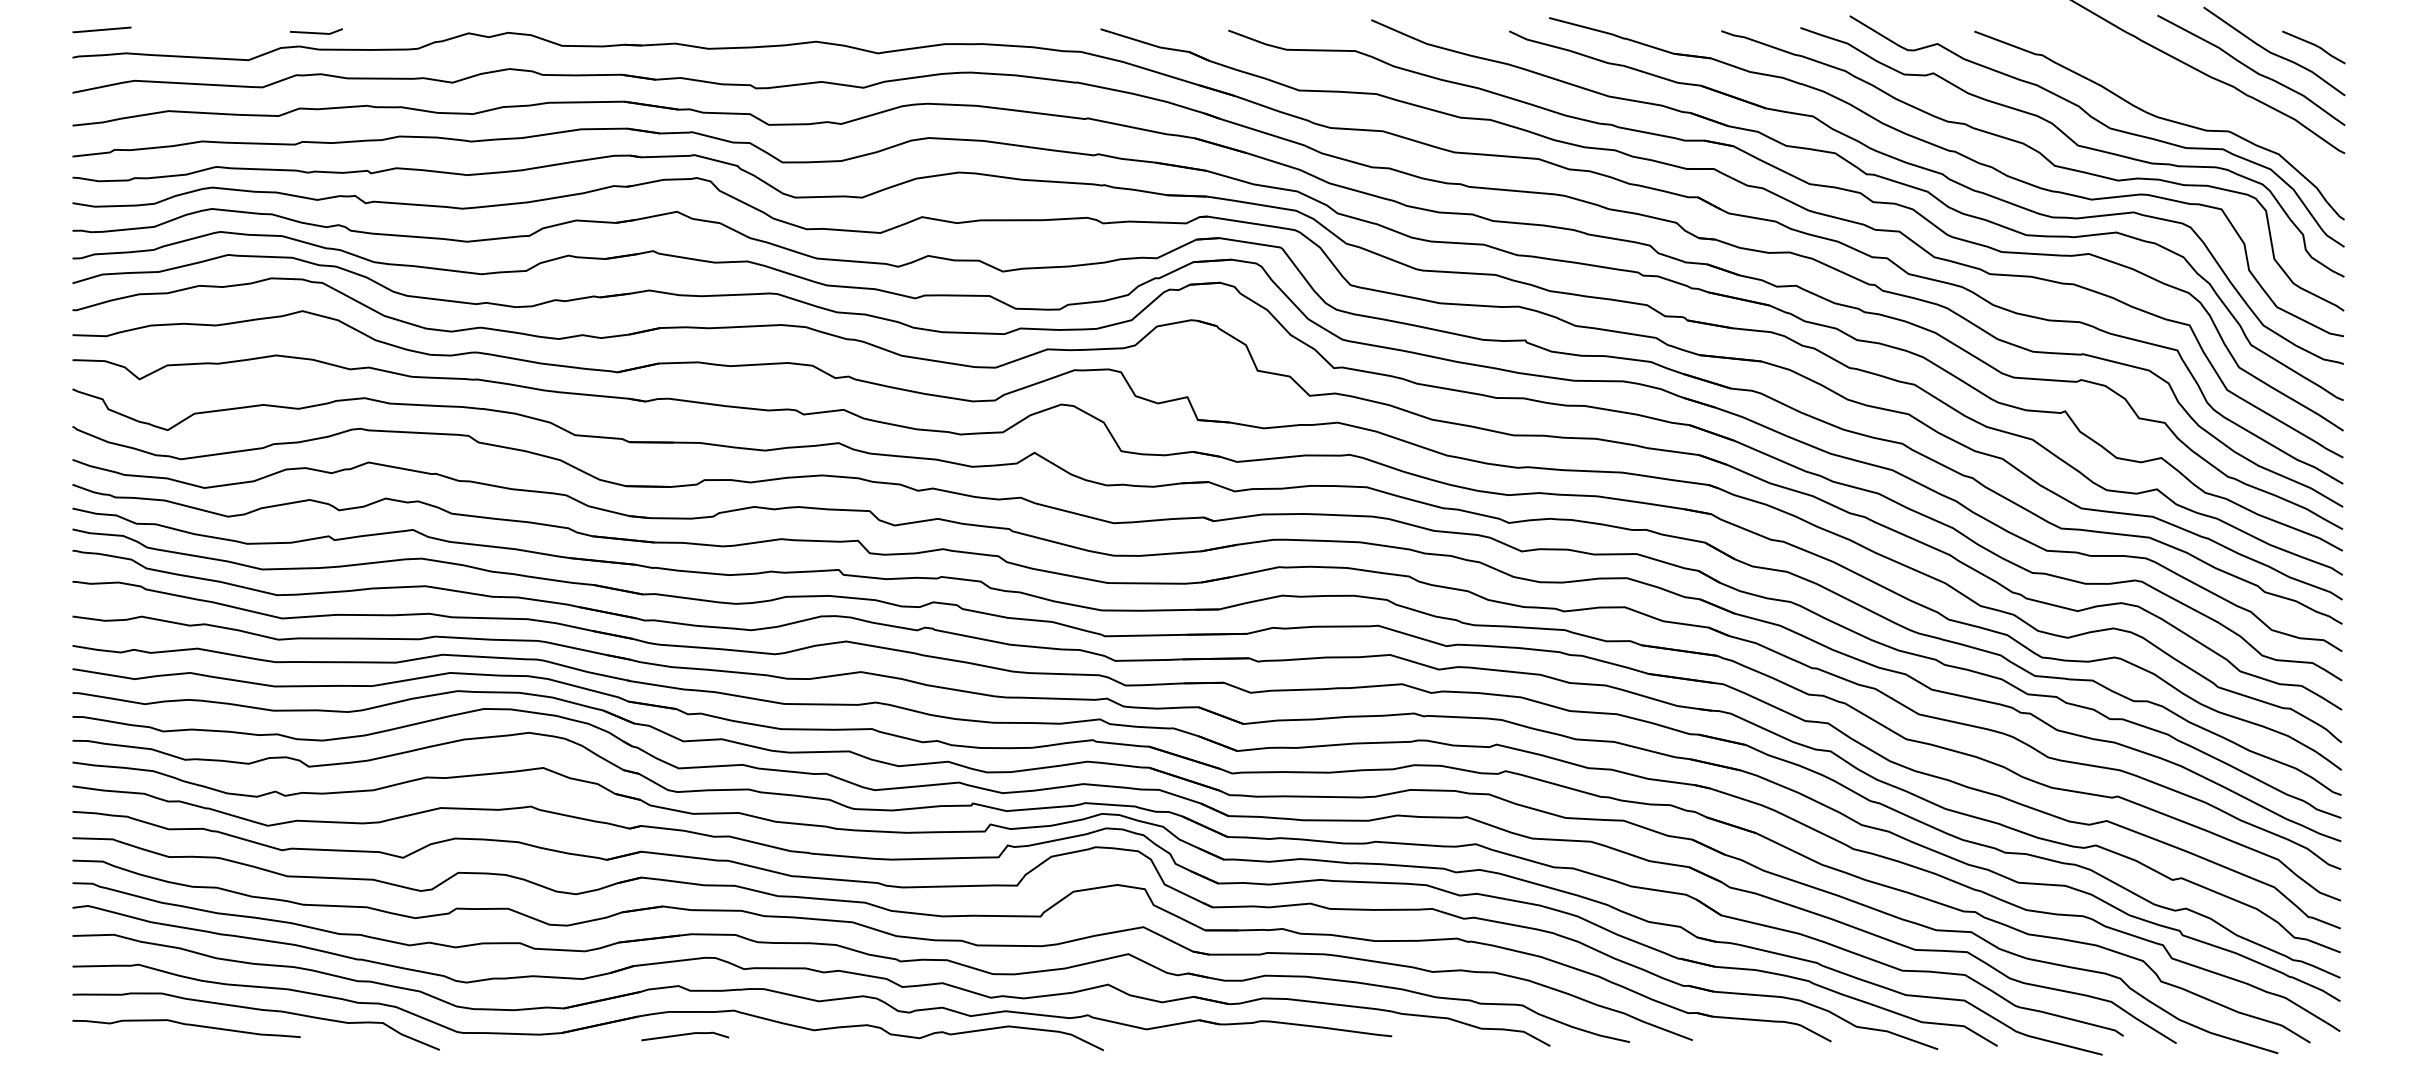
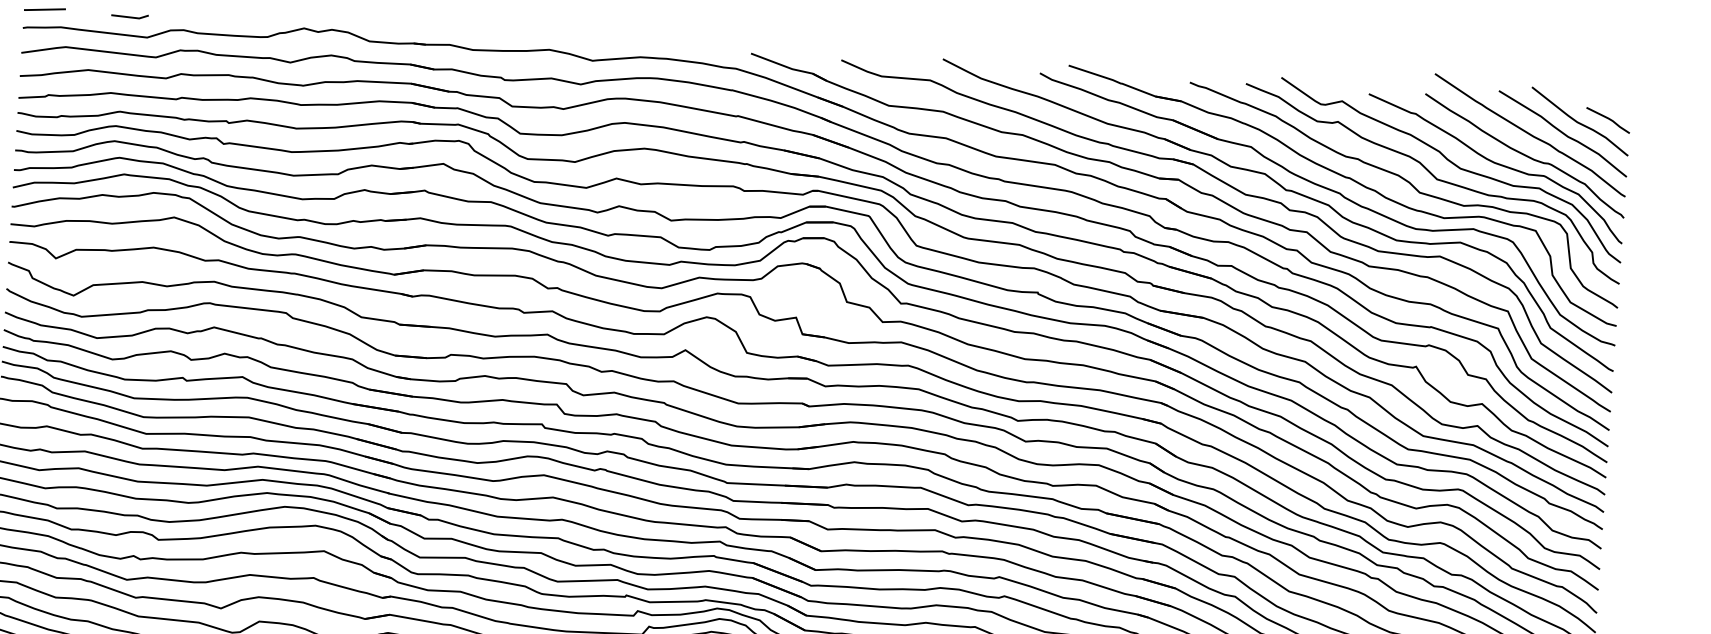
line: (316, 32) -> (130, 16), moved
curve: (2199, 104) -> (1524, 155), added

